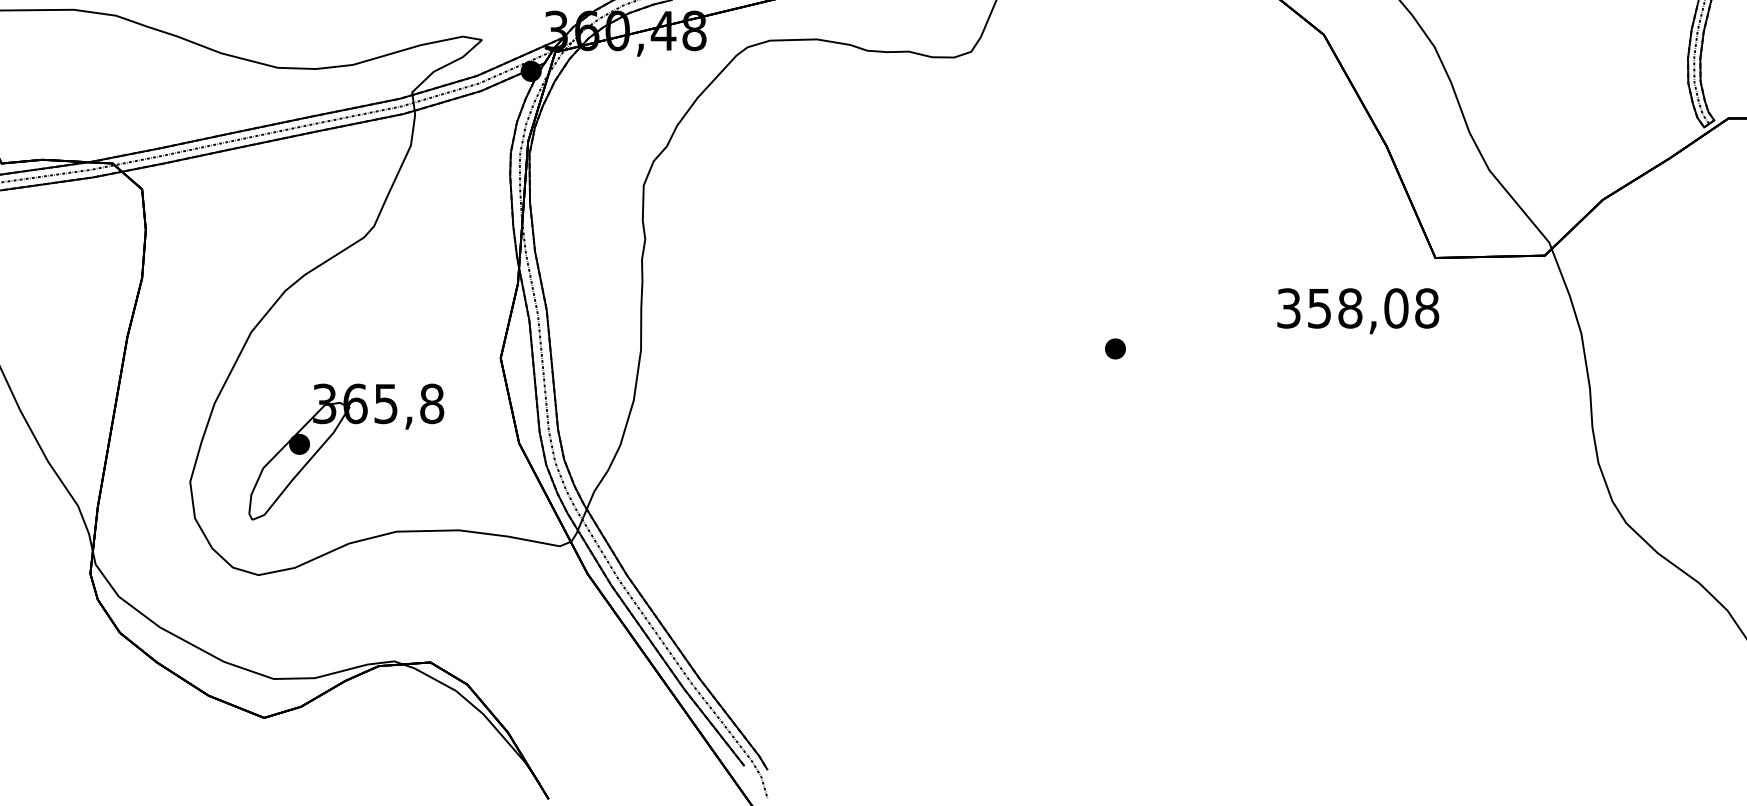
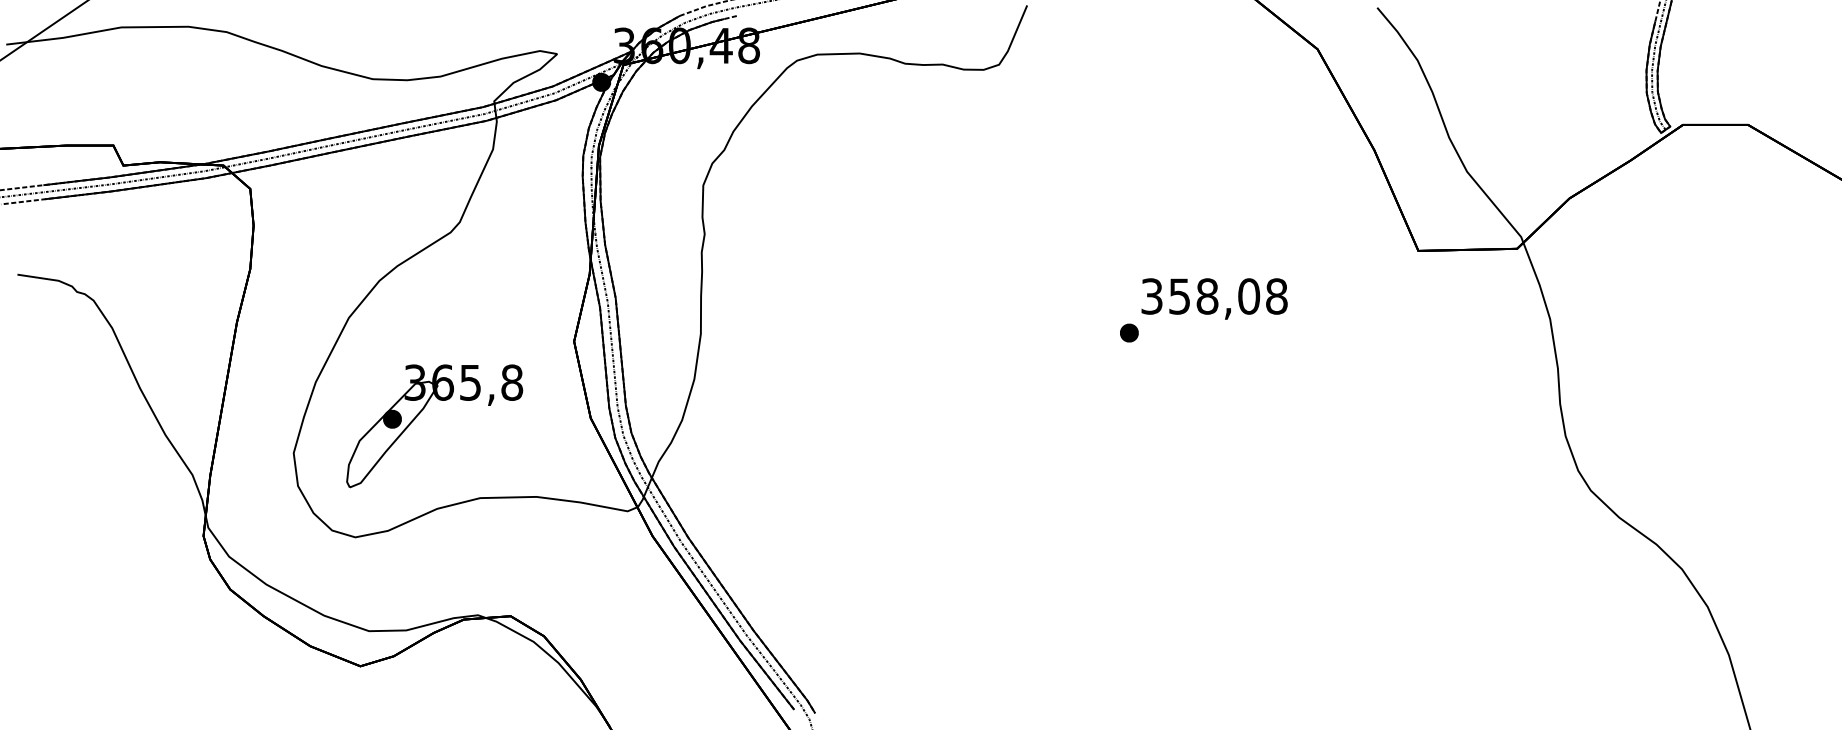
text: (1358, 310) -> (1214, 298), moved

